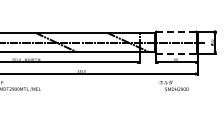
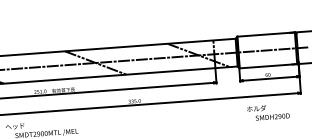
line: (177, 31) -> (267, 34), dashed -> solid
line: (177, 53) -> (269, 65), dashed -> solid

